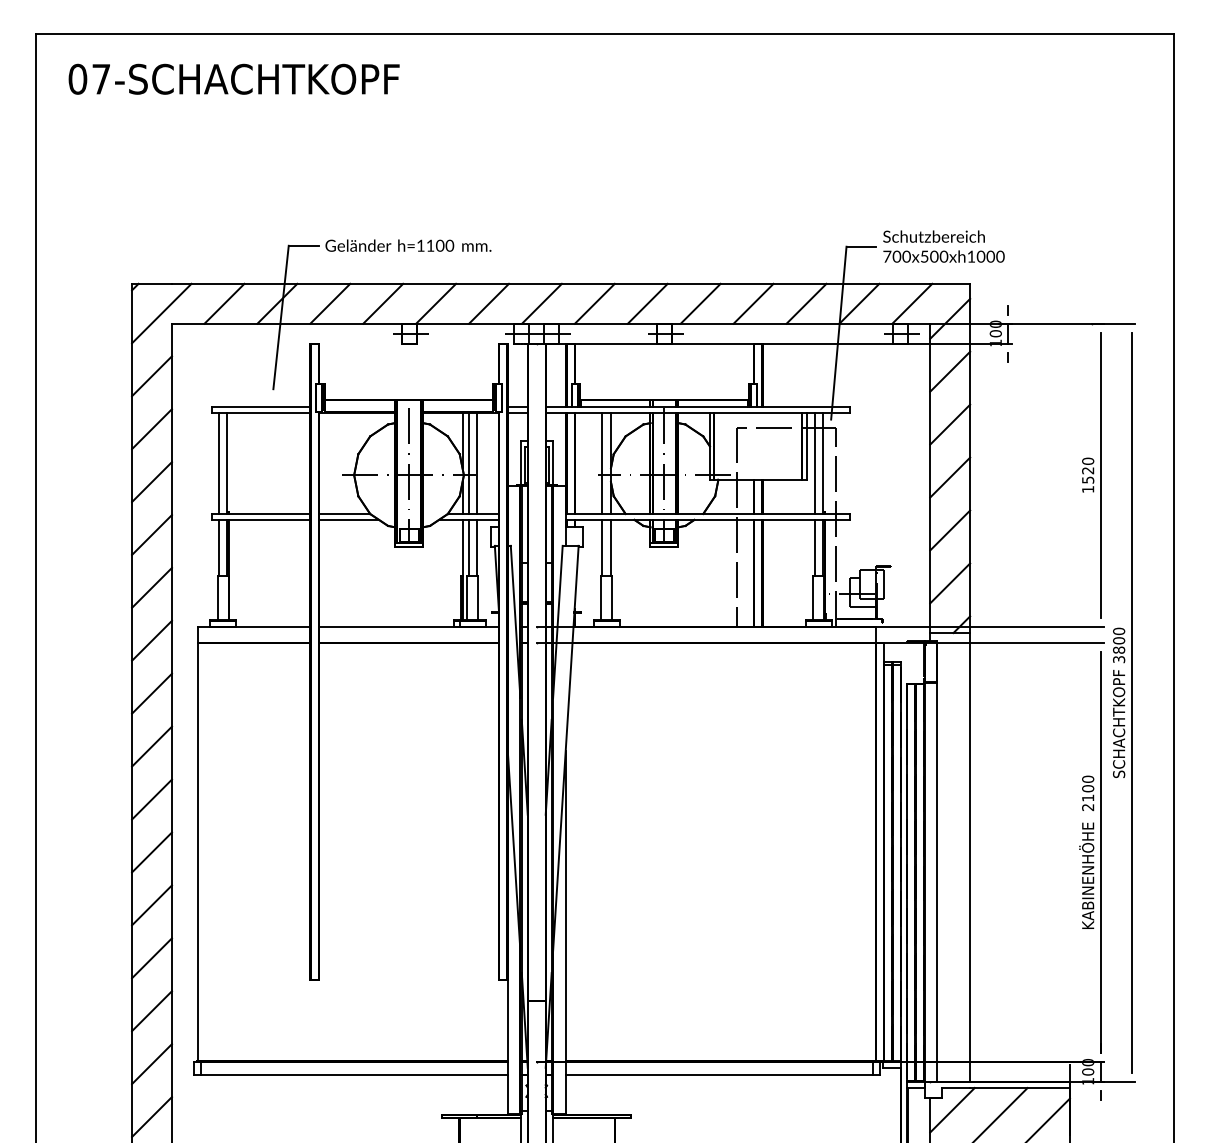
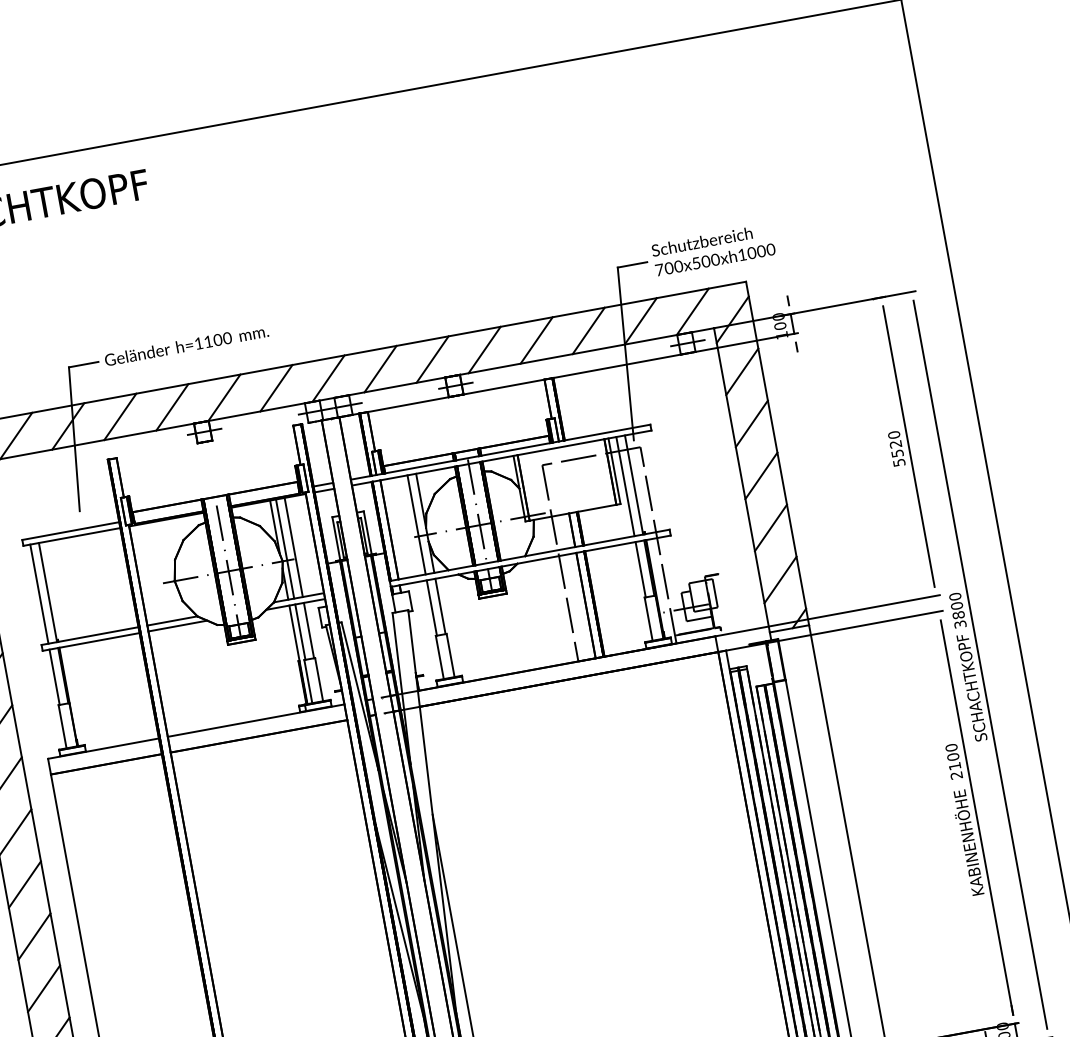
text: (1088, 489) -> (899, 462), 1520 -> 5520

